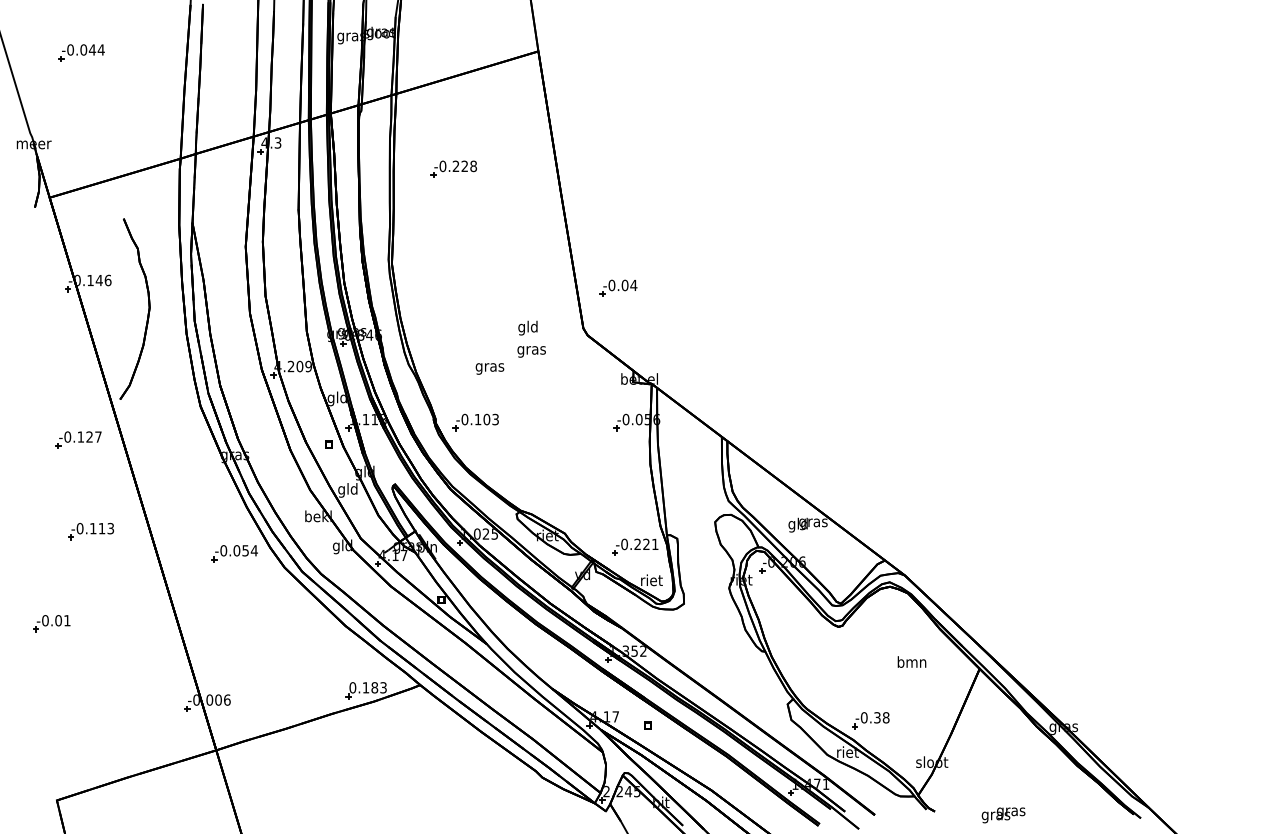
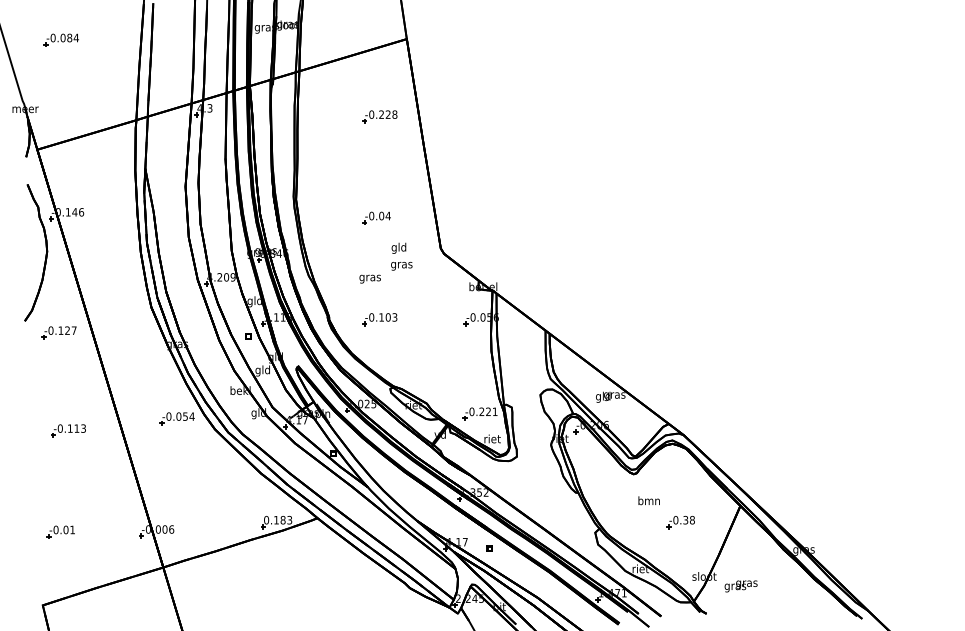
text: (92, 49) -> (69, 37), -0.044 -> -0.084
part: (453, 168) -> (379, 116), moved
part: (618, 287) -> (376, 217), moved
part: (147, 313) -> (45, 256), moved
part: (475, 422) -> (379, 319), moved
part: (90, 531) -> (68, 430), moved
part: (51, 623) -> (60, 532), moved
text: (911, 661) -> (648, 500), moved
part: (870, 720) -> (680, 522), moved
text: (1003, 815) -> (741, 586), moved

